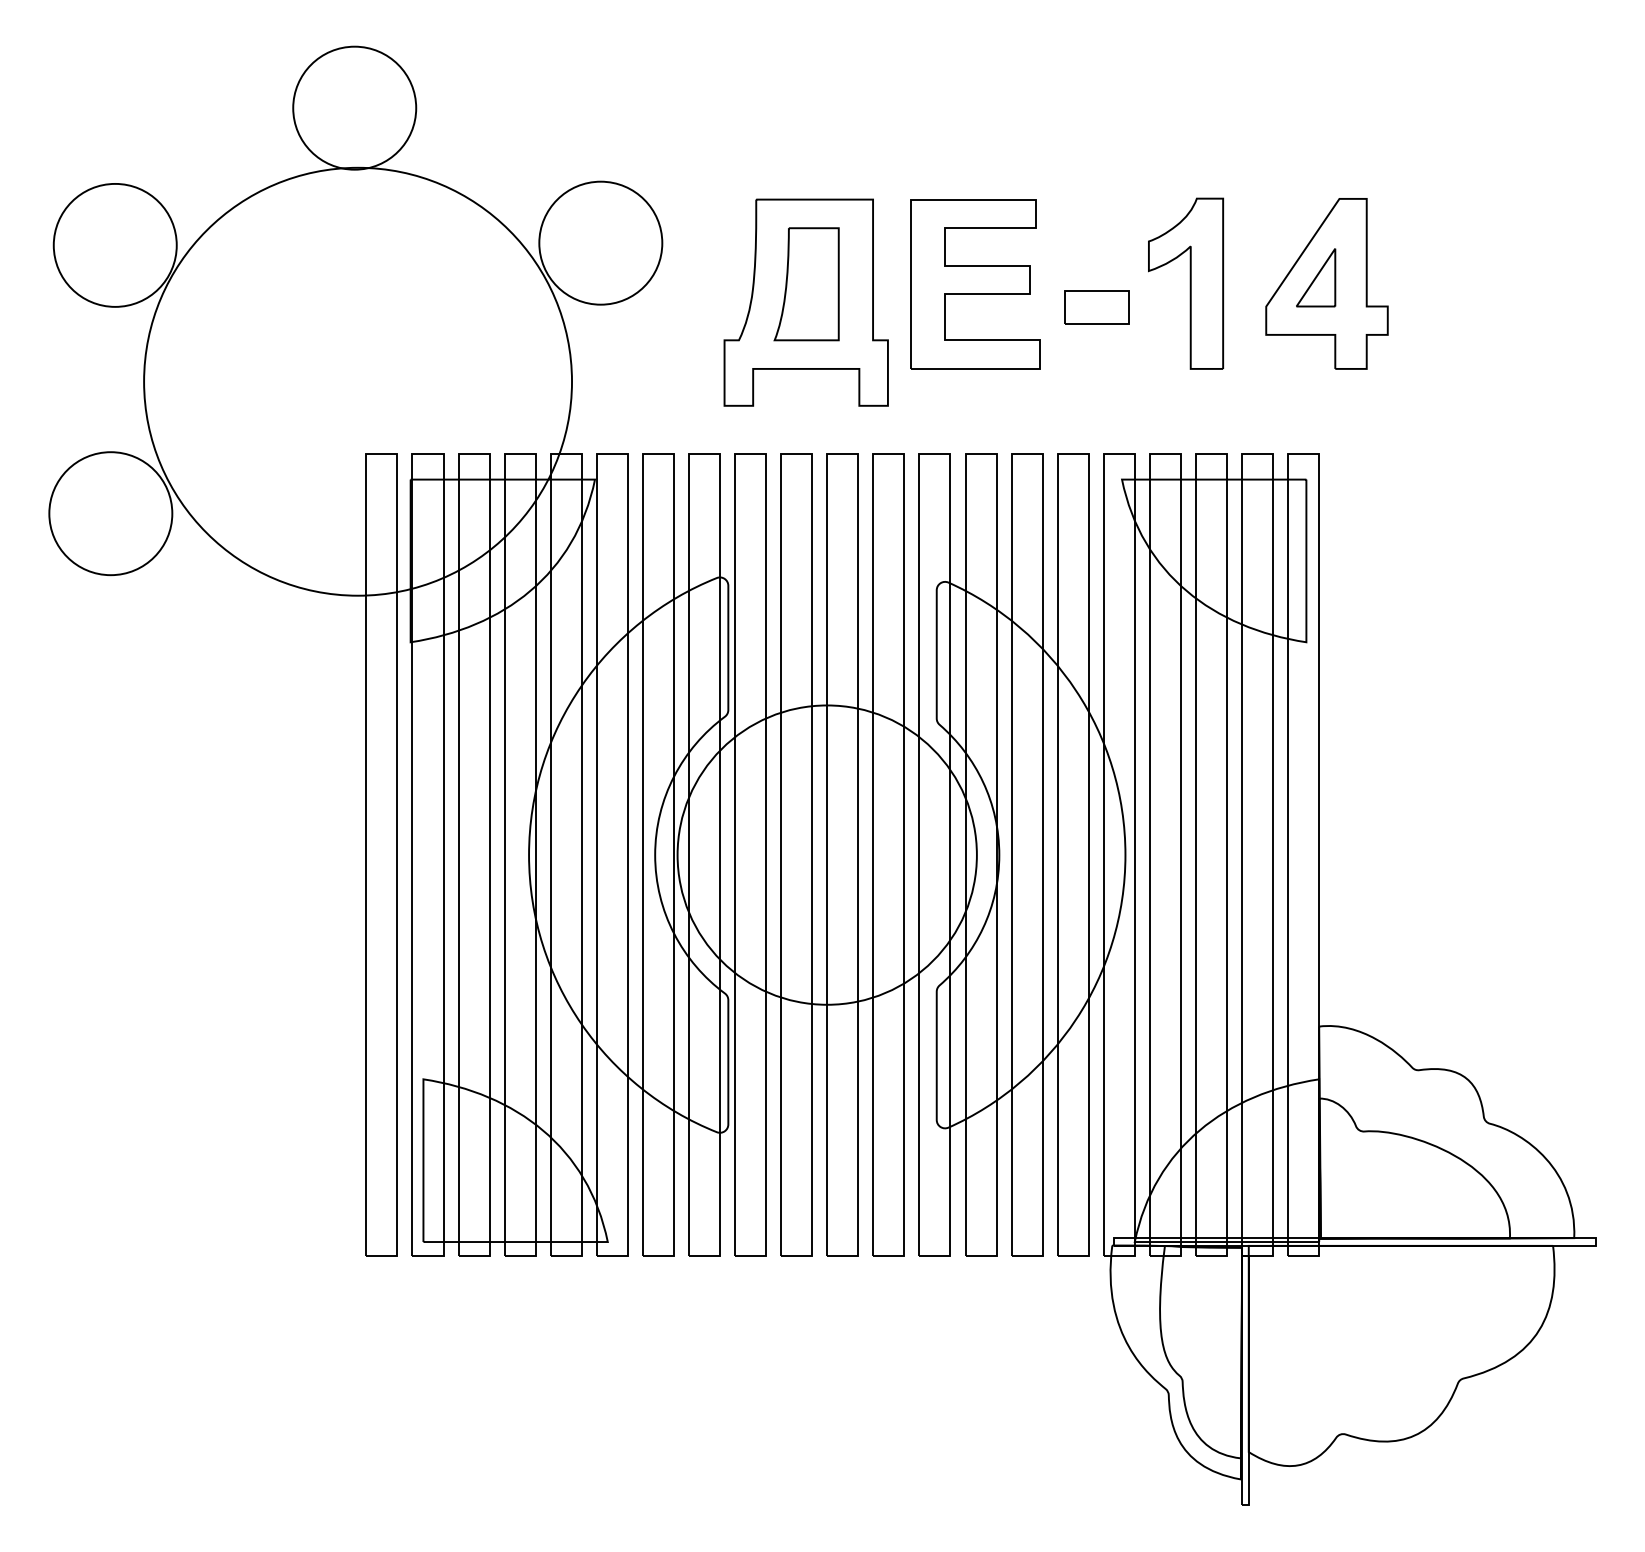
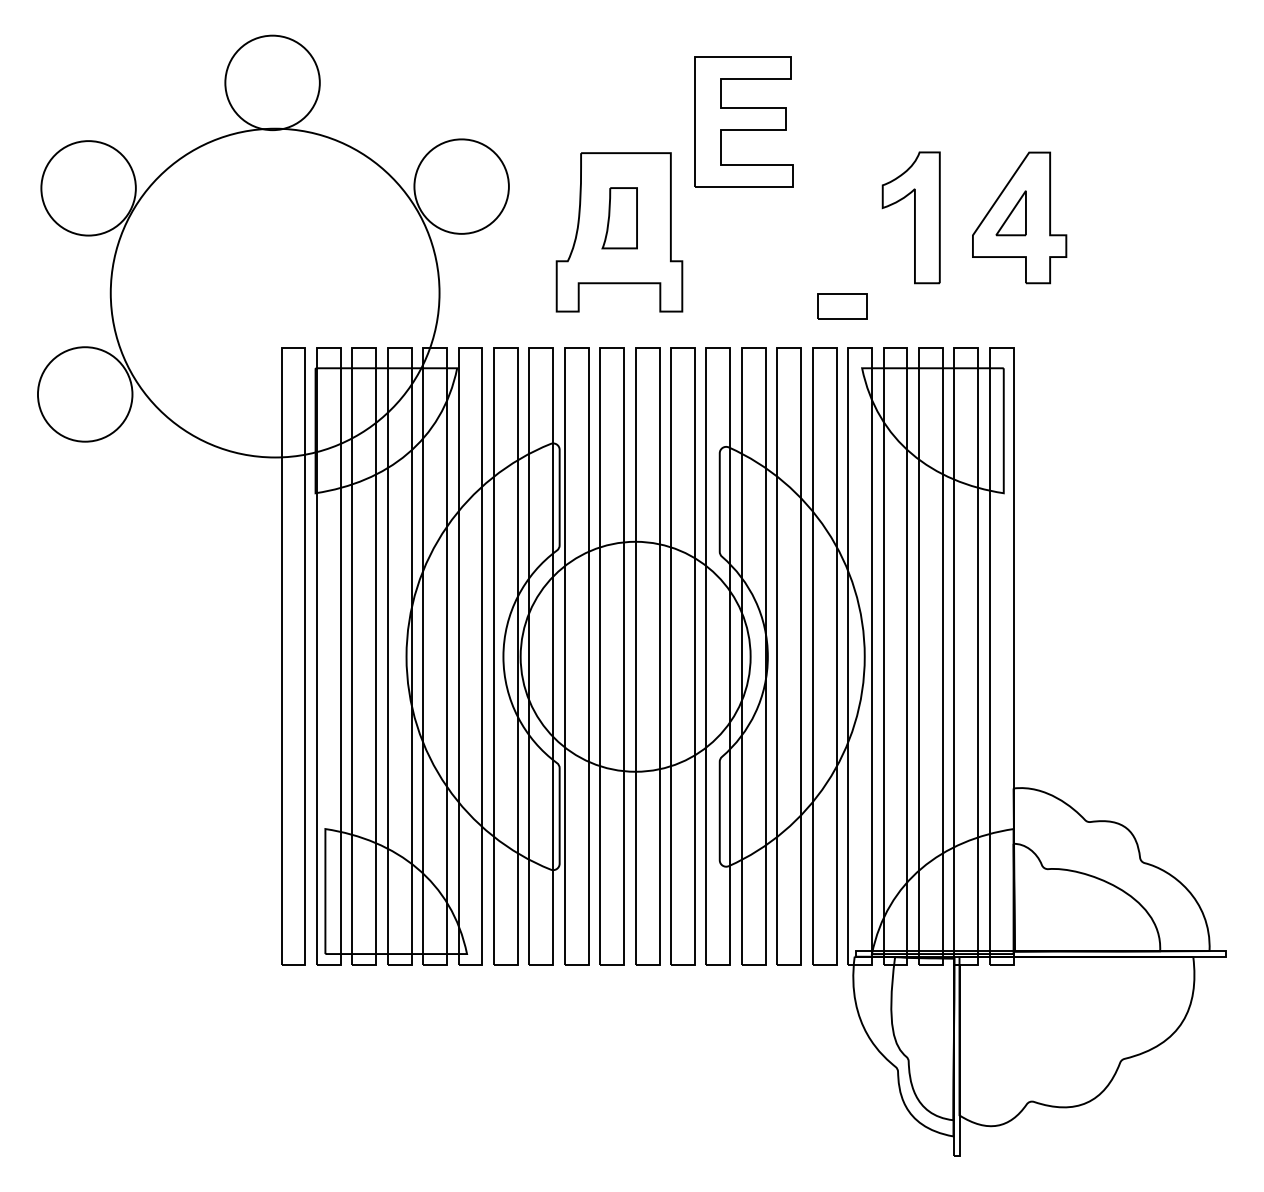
part: (806, 284) -> (619, 218), size x0.7
part: (975, 284) -> (744, 122), moved
part: (1096, 307) -> (842, 306), moved

